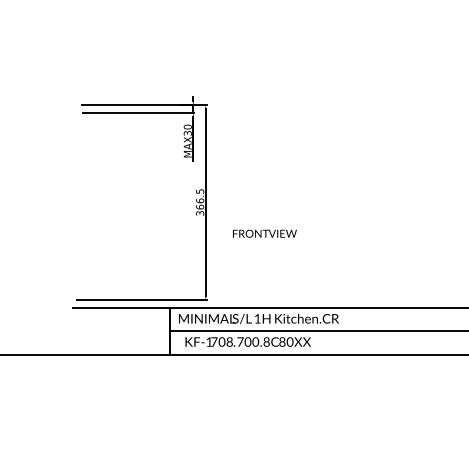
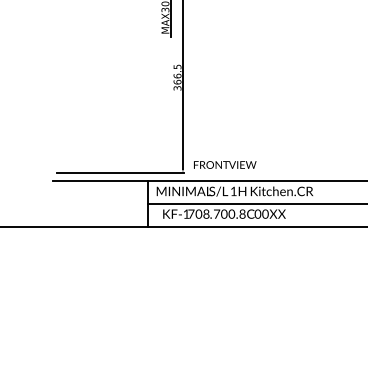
text: (264, 233) -> (224, 164), moved
text: (282, 342) -> (258, 214), 80XX -> 00XX

